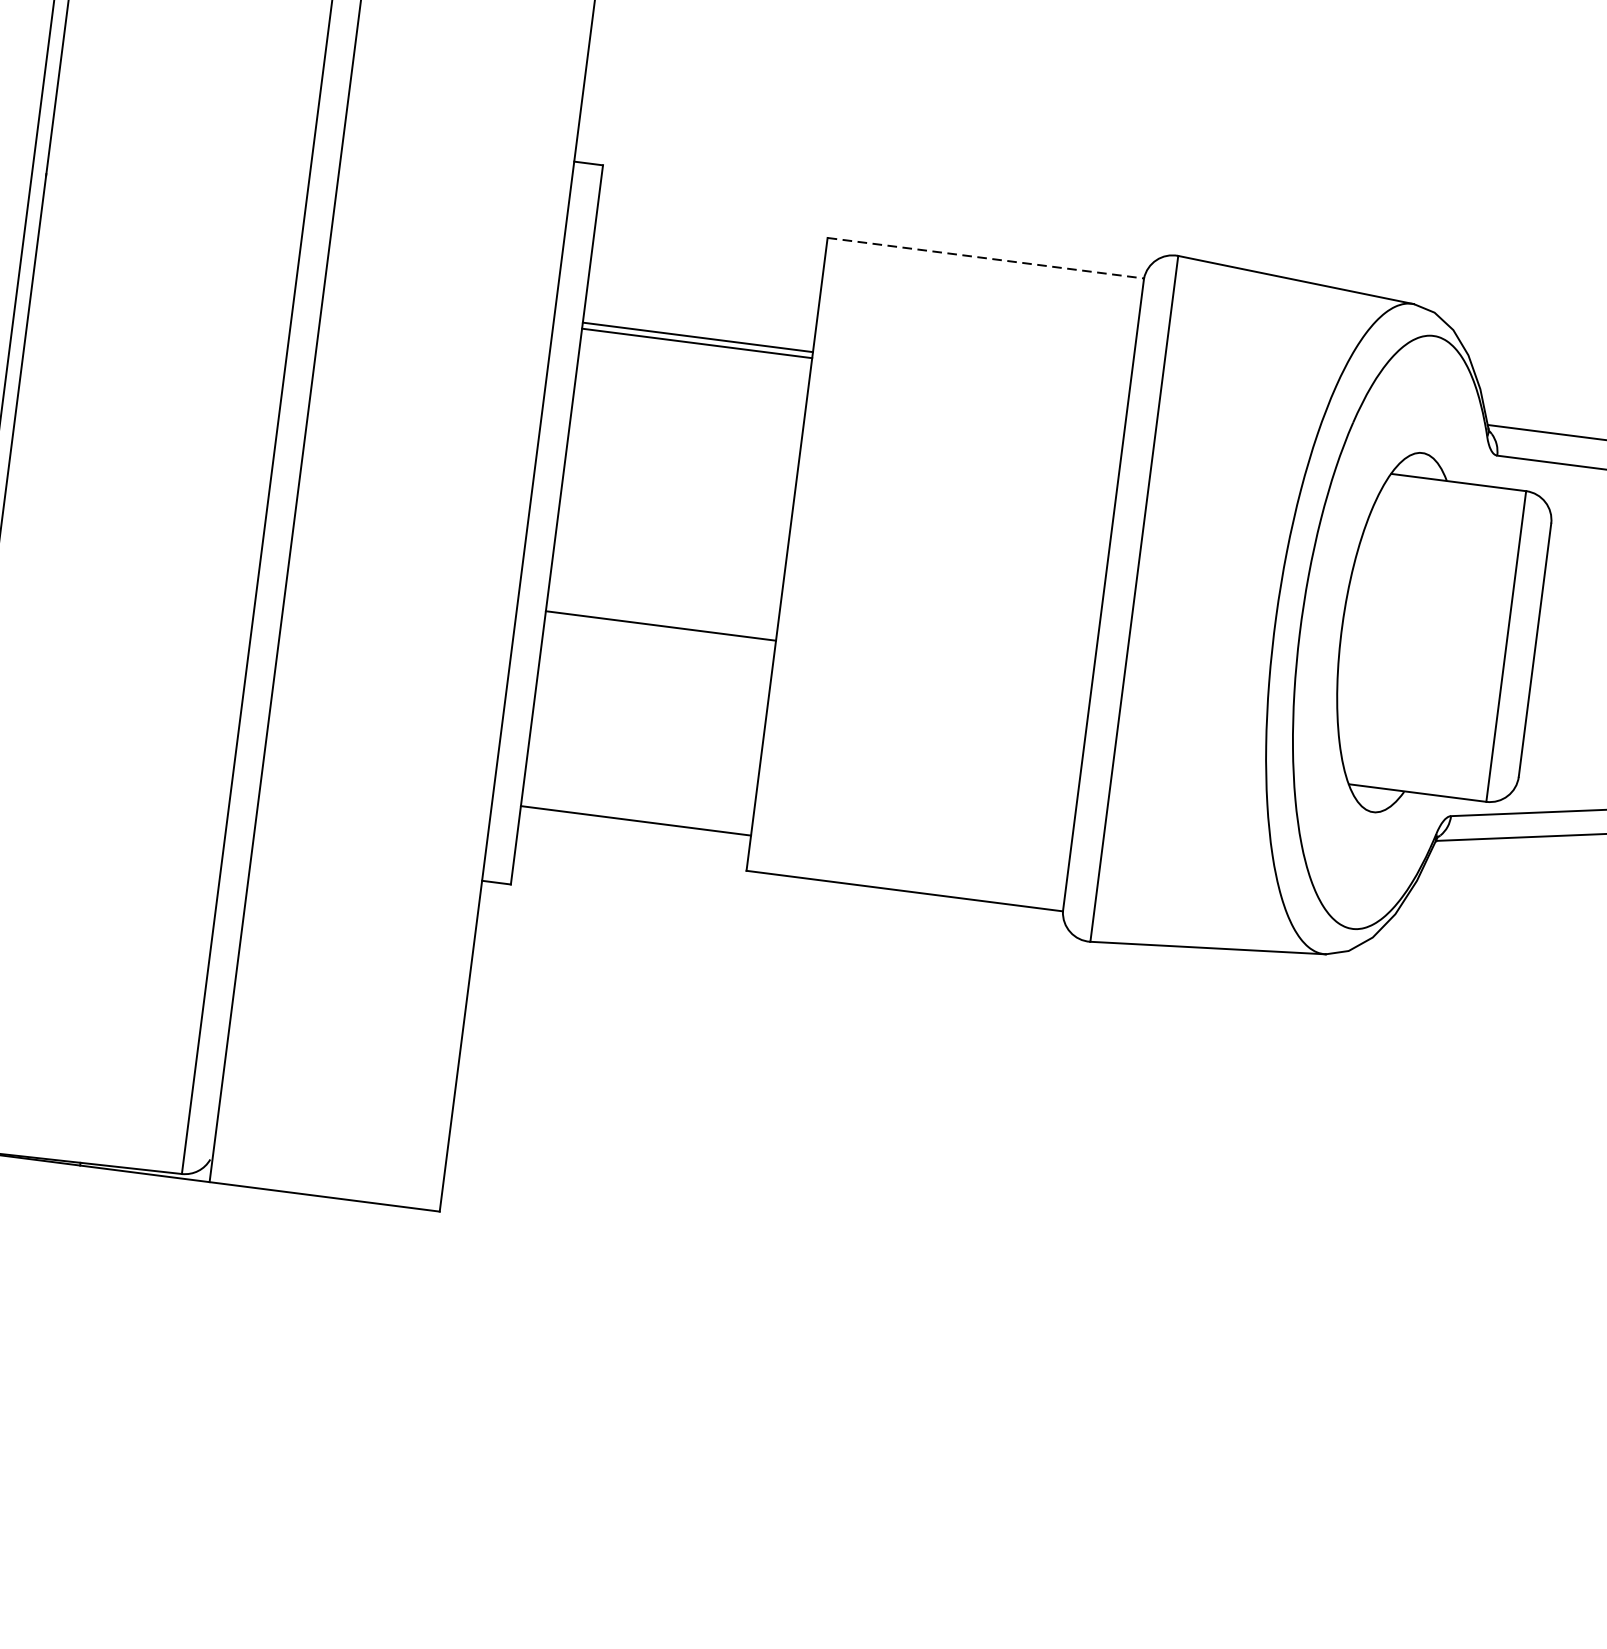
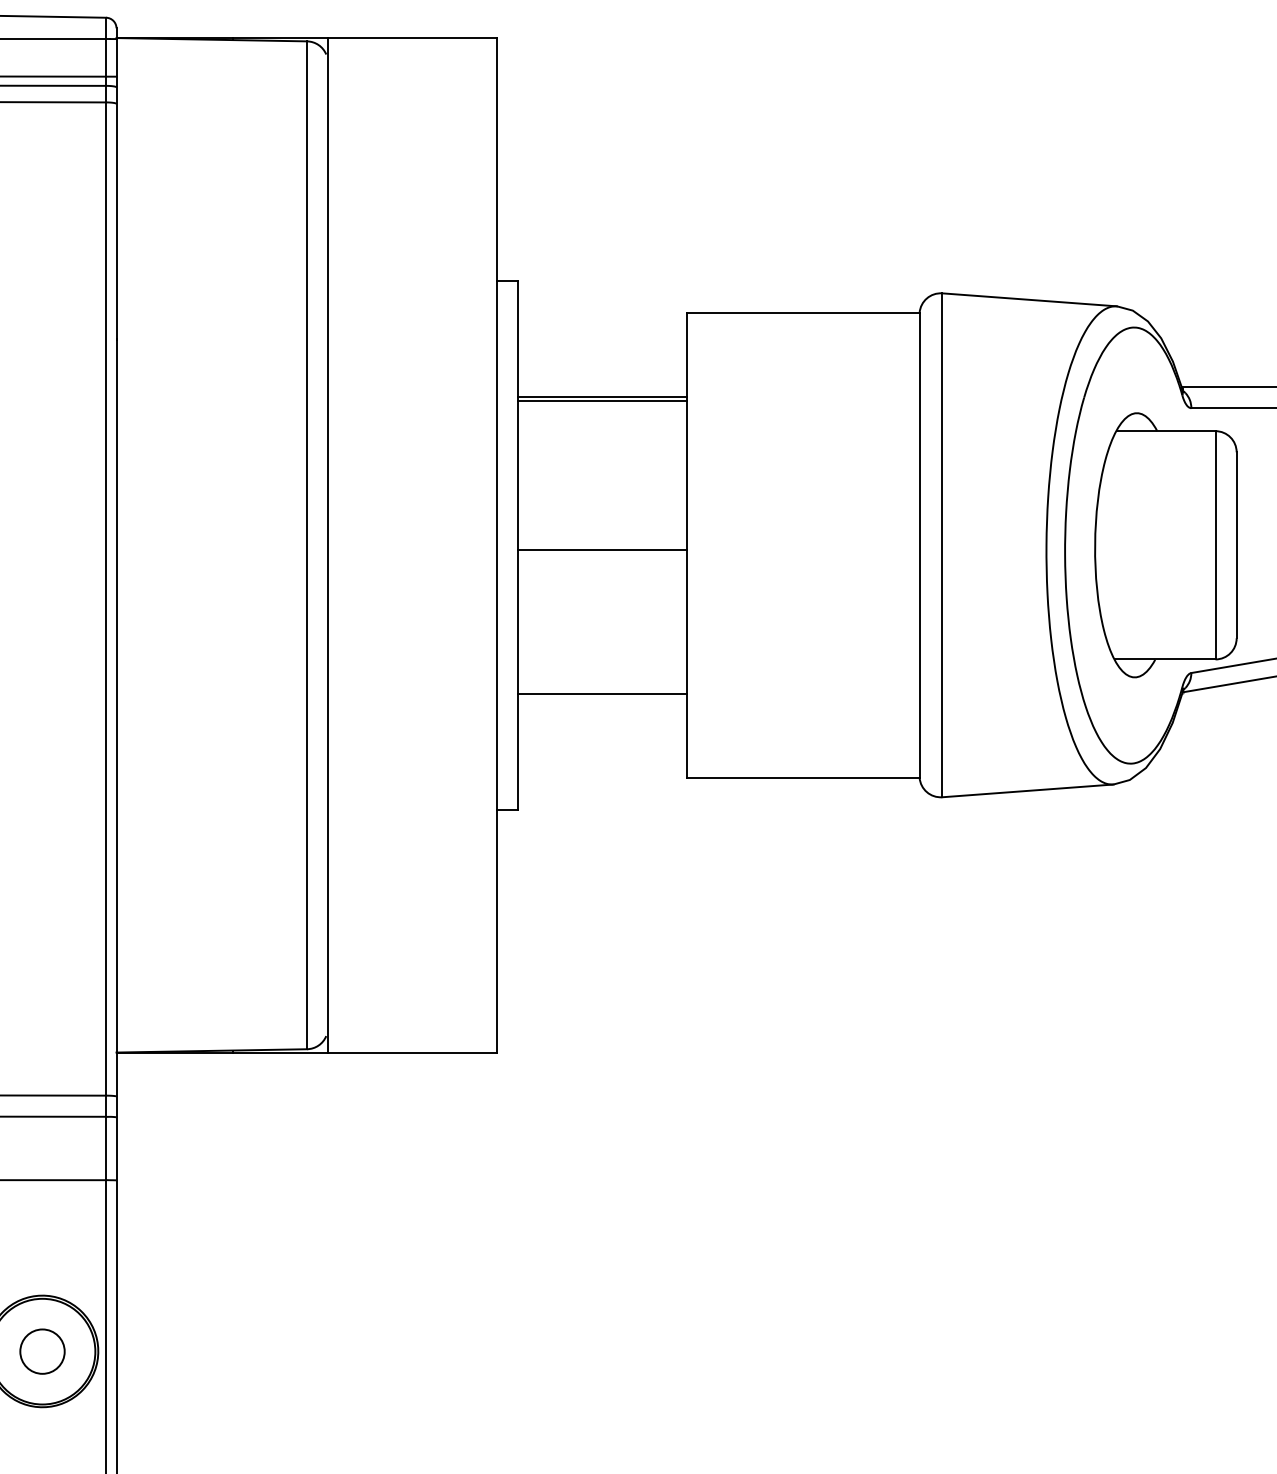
line: (986, 257) -> (803, 312), dashed -> solid
line: (660, 625) -> (602, 549), moved
line: (635, 820) -> (602, 693), moved

